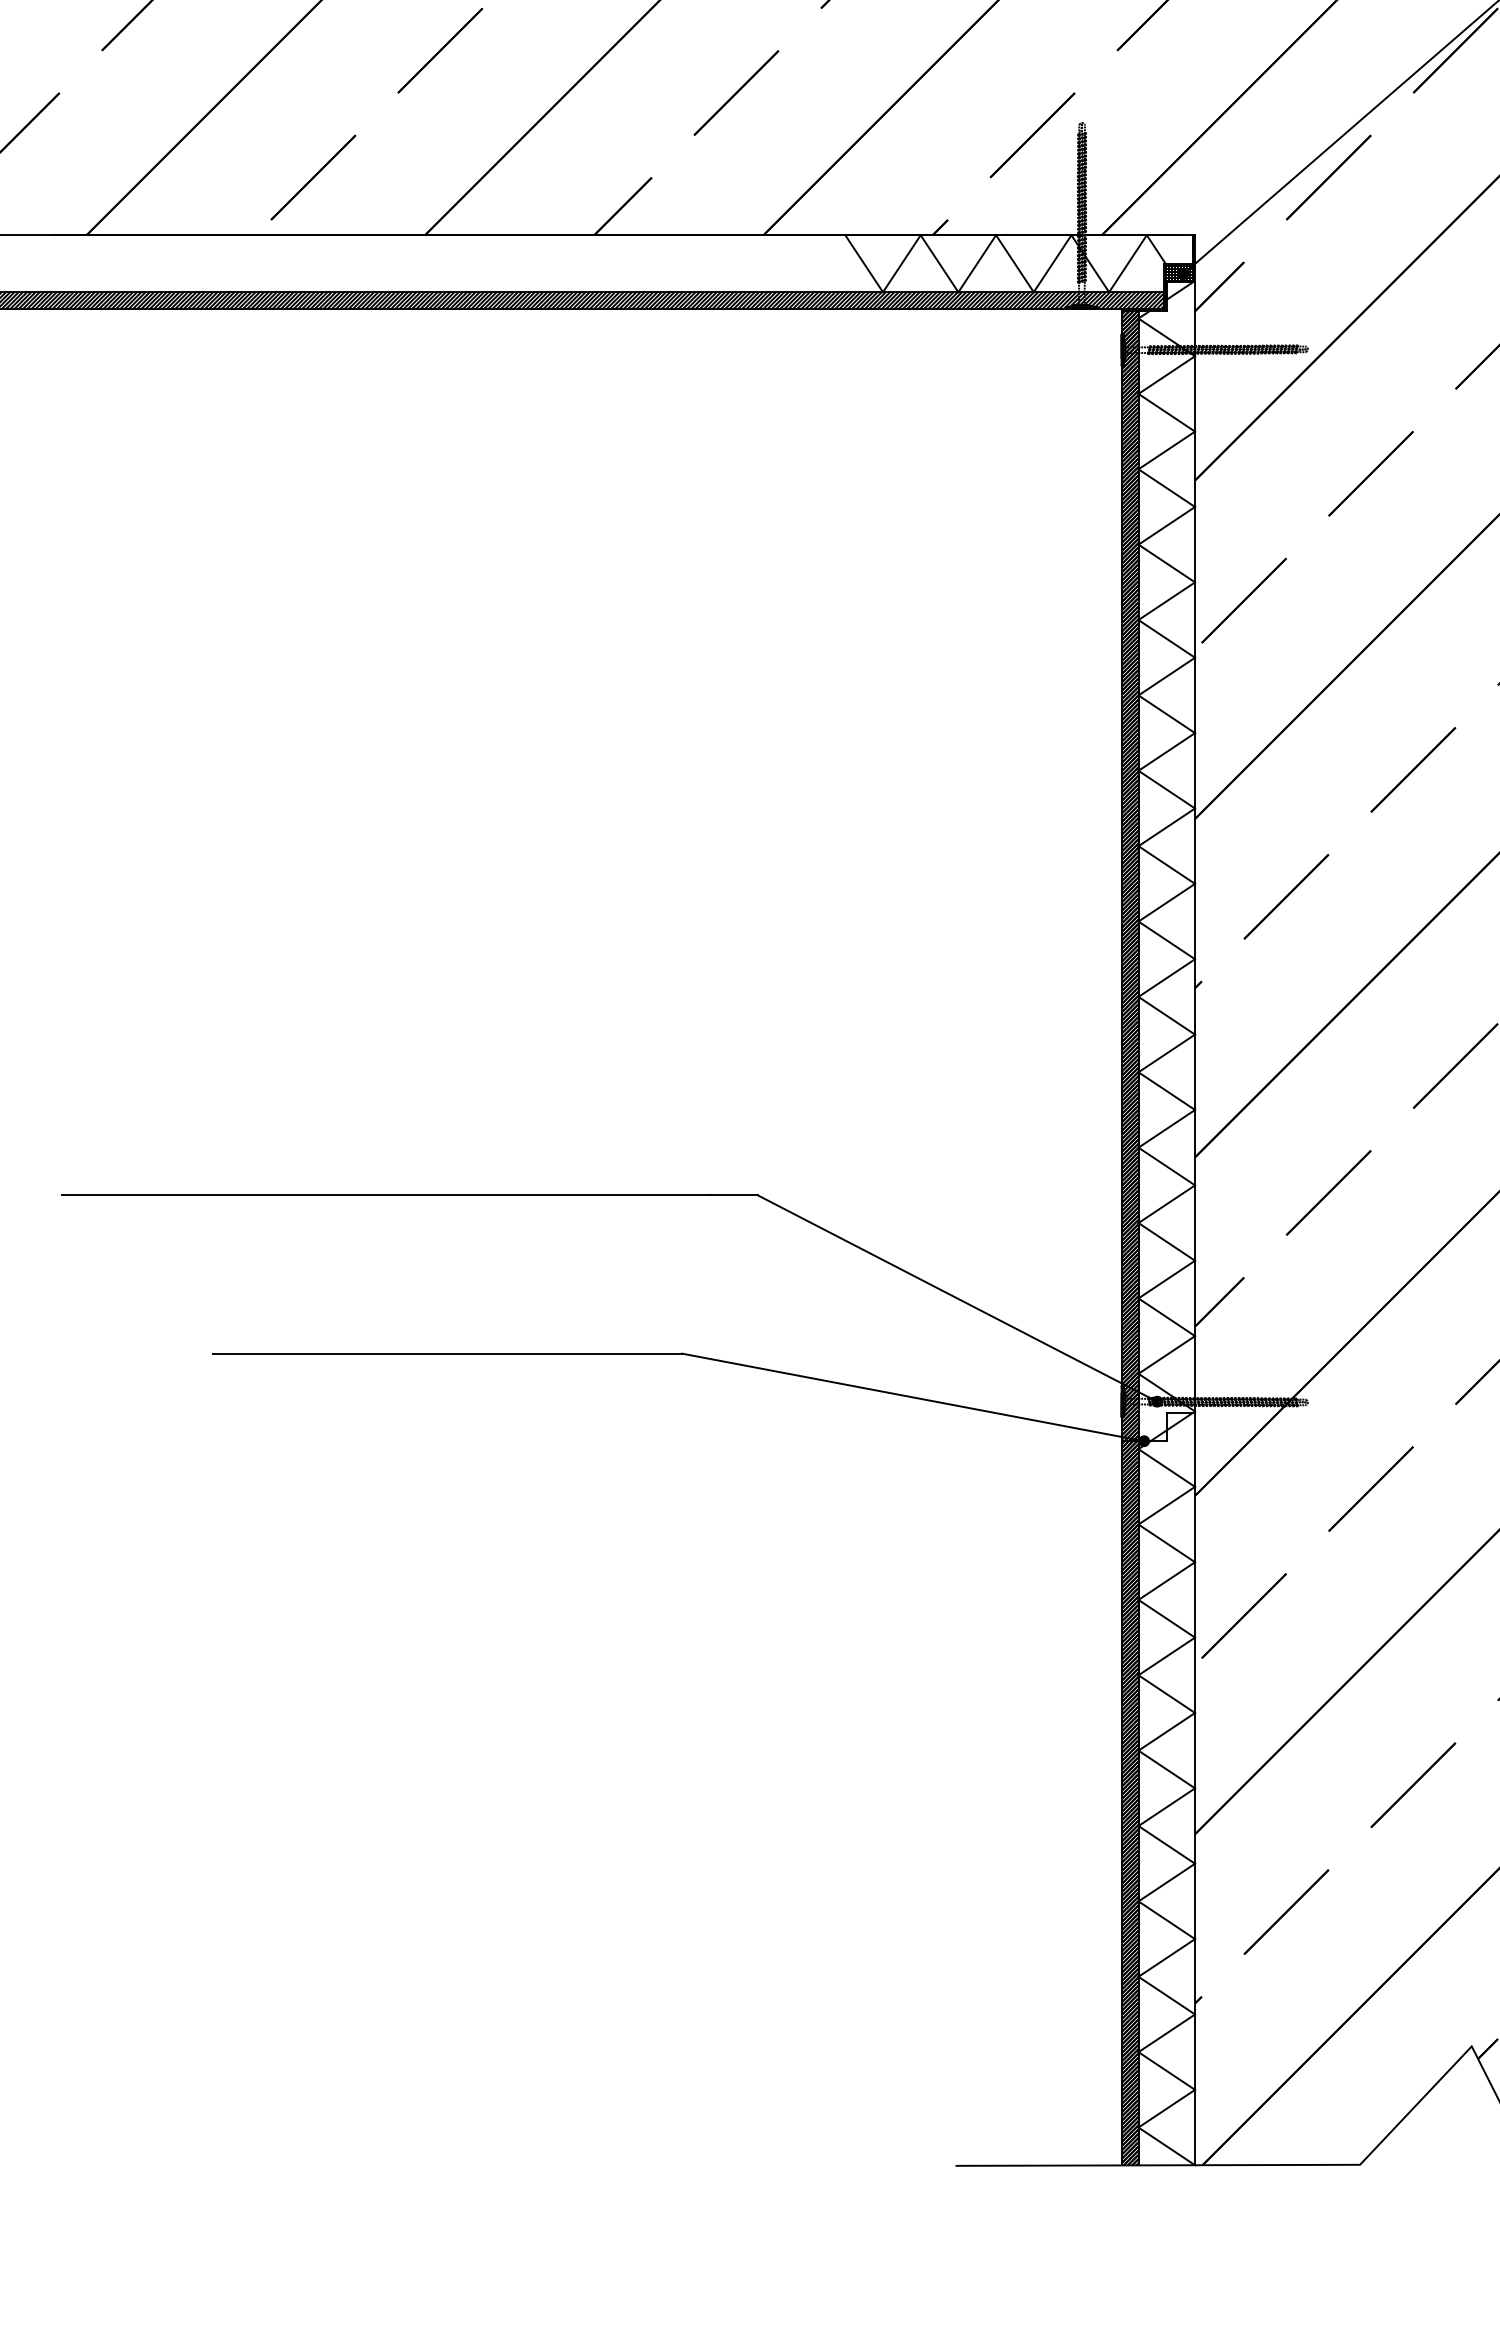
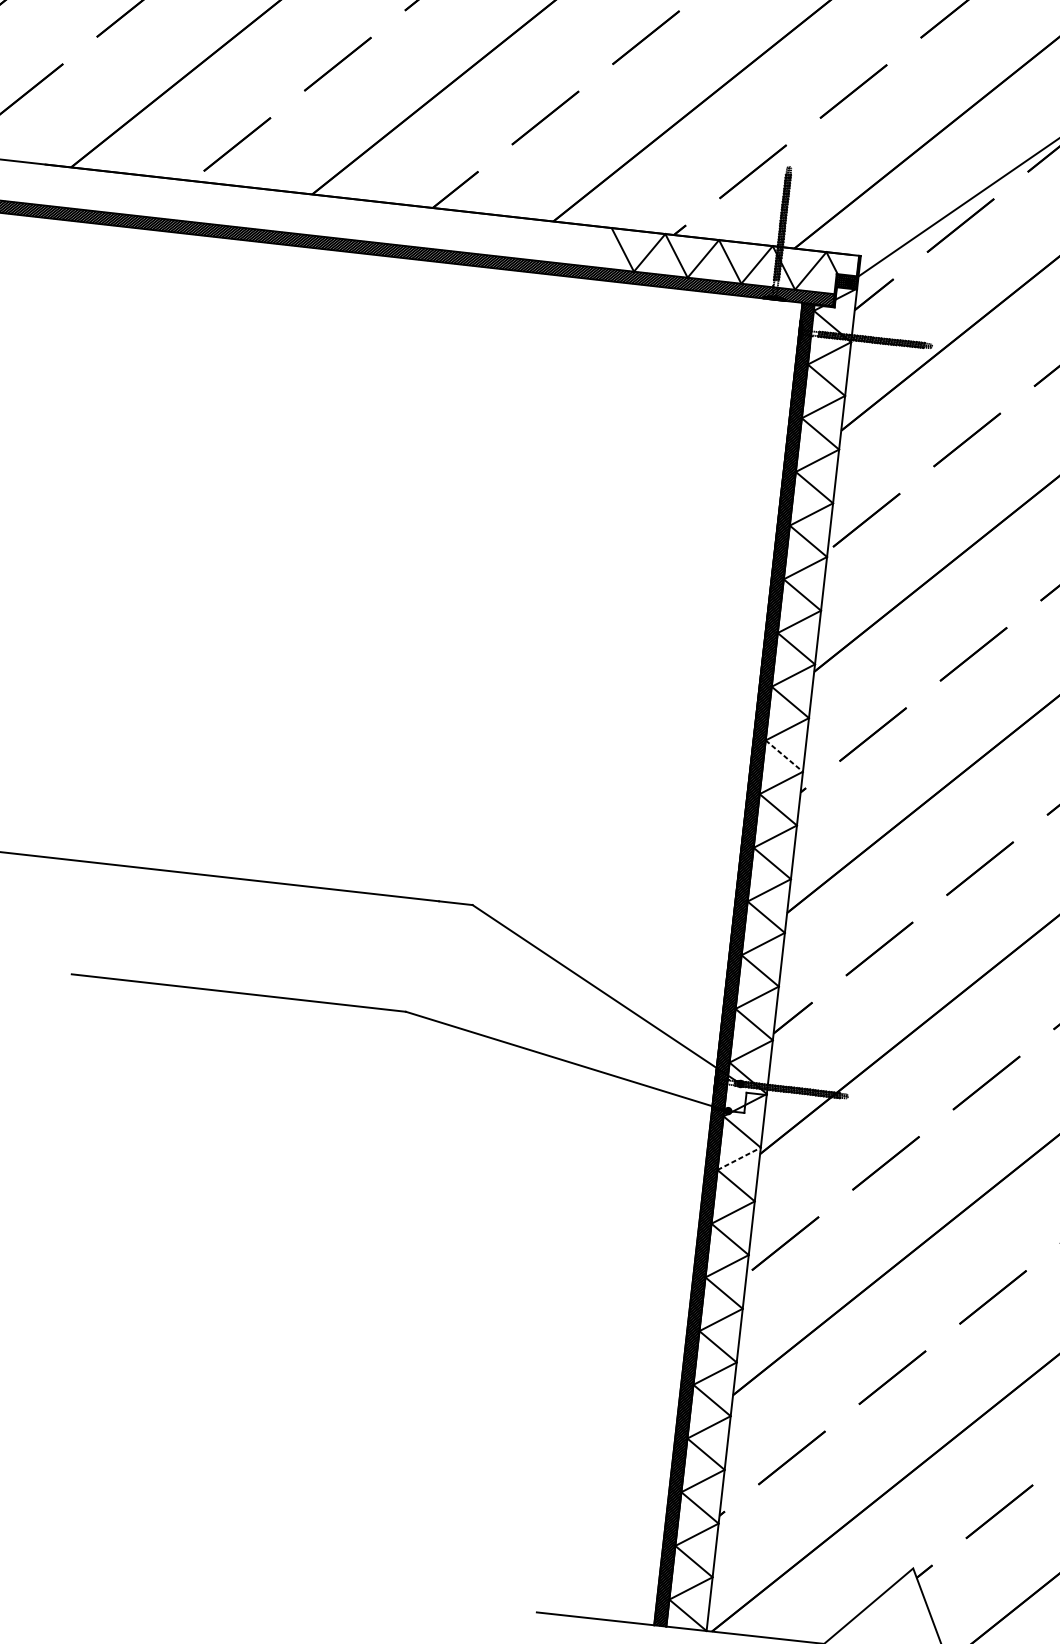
line: (1166, 940) -> (784, 756), solid -> dashed
line: (1166, 1505) -> (738, 1158), solid -> dashed

